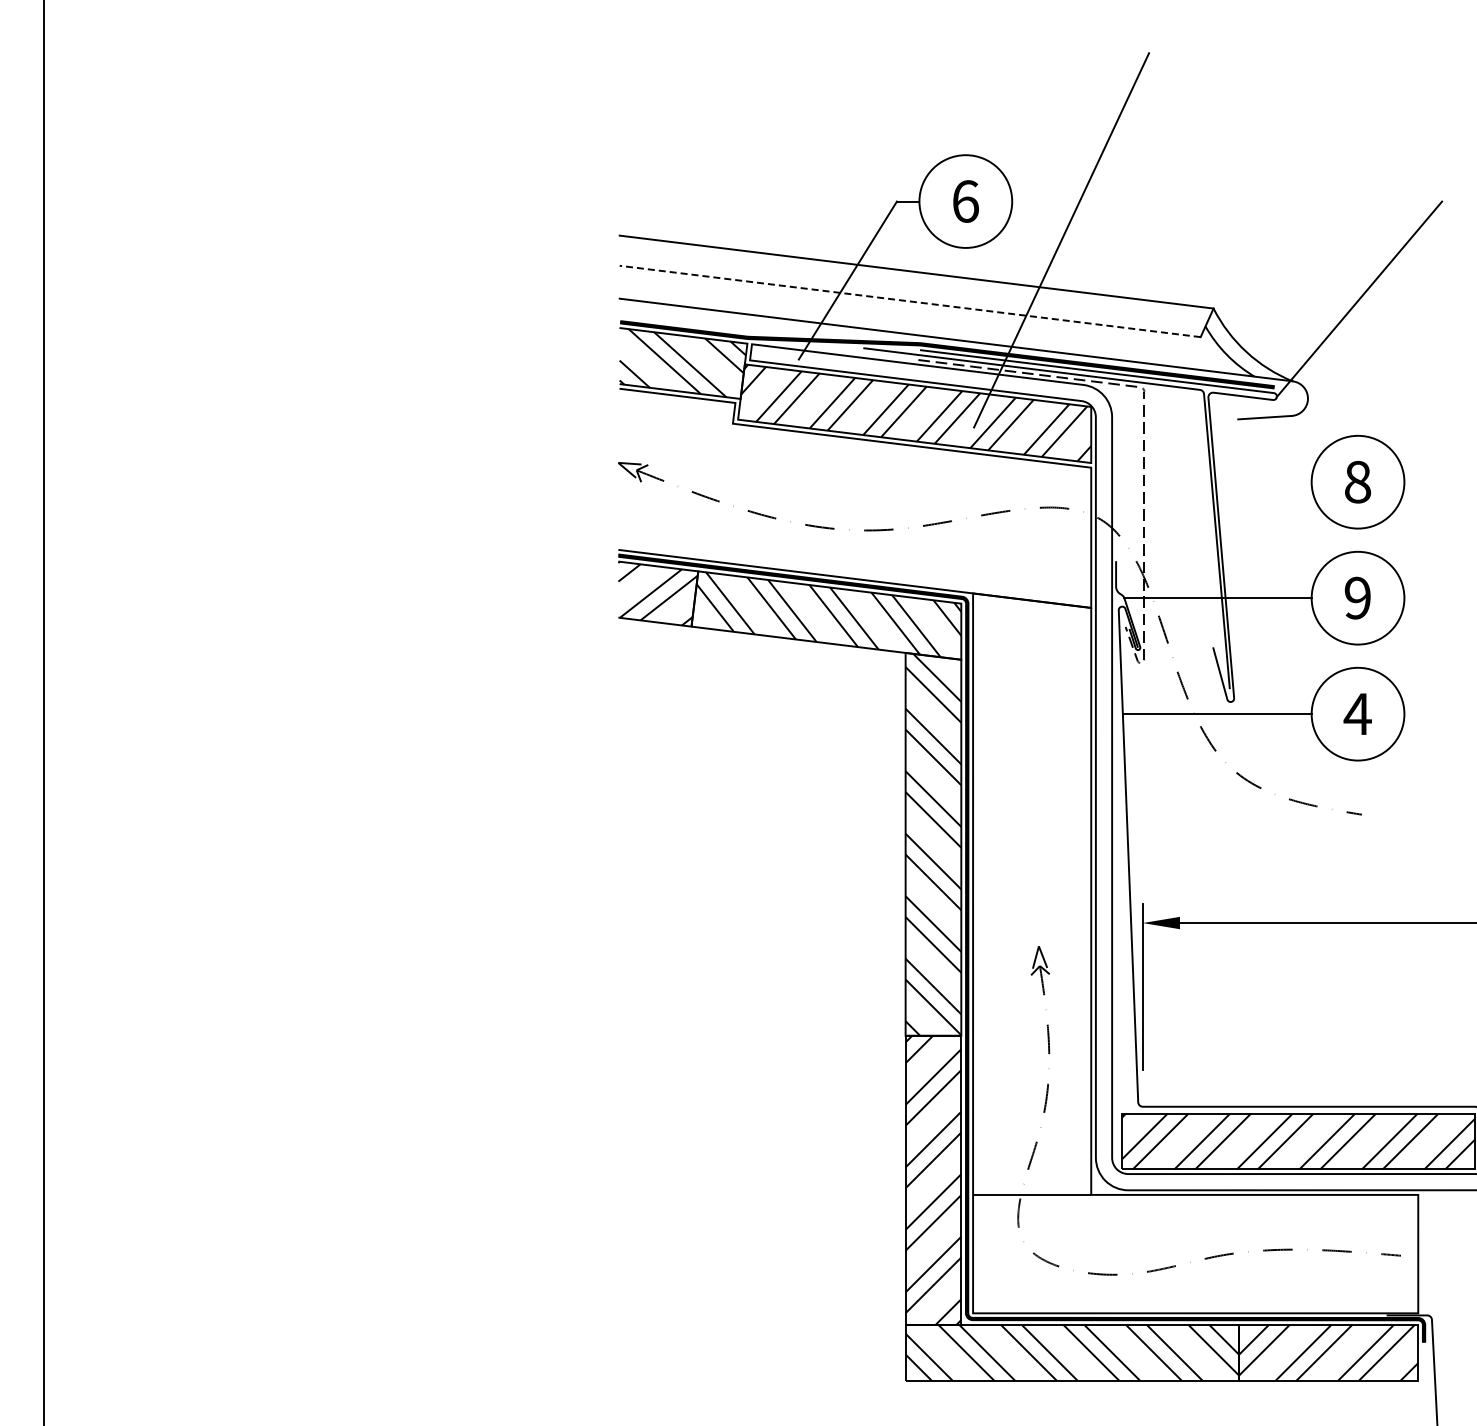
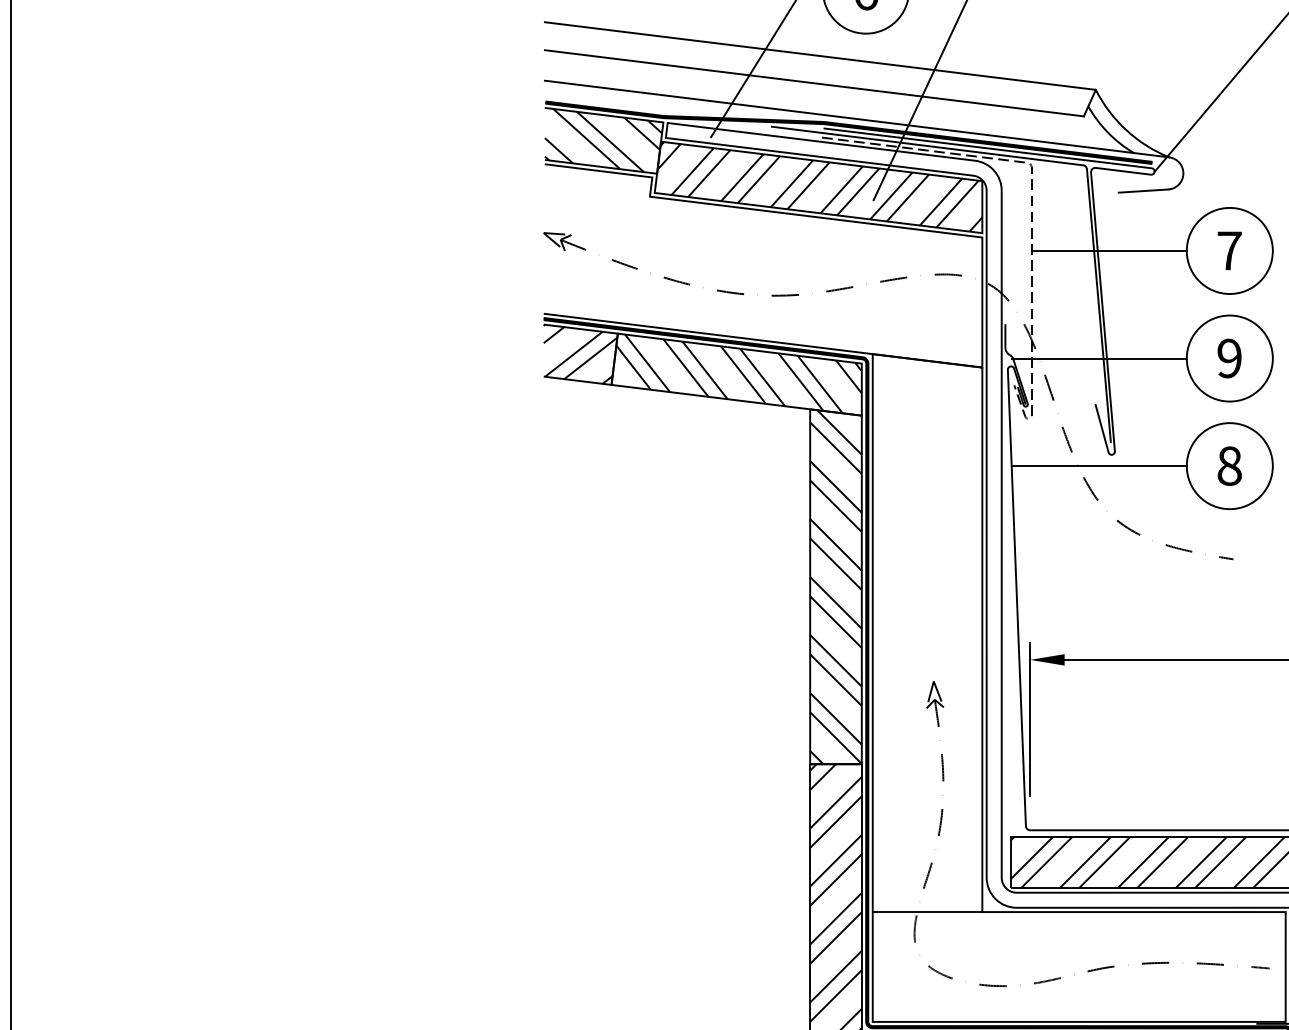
line: (910, 301) -> (814, 83), dashed -> solid
text: (1358, 481) -> (1230, 250), 8 -> 7
line: (1227, 482) -> (1108, 251), added
text: (1357, 713) -> (1229, 465), 4 -> 8

